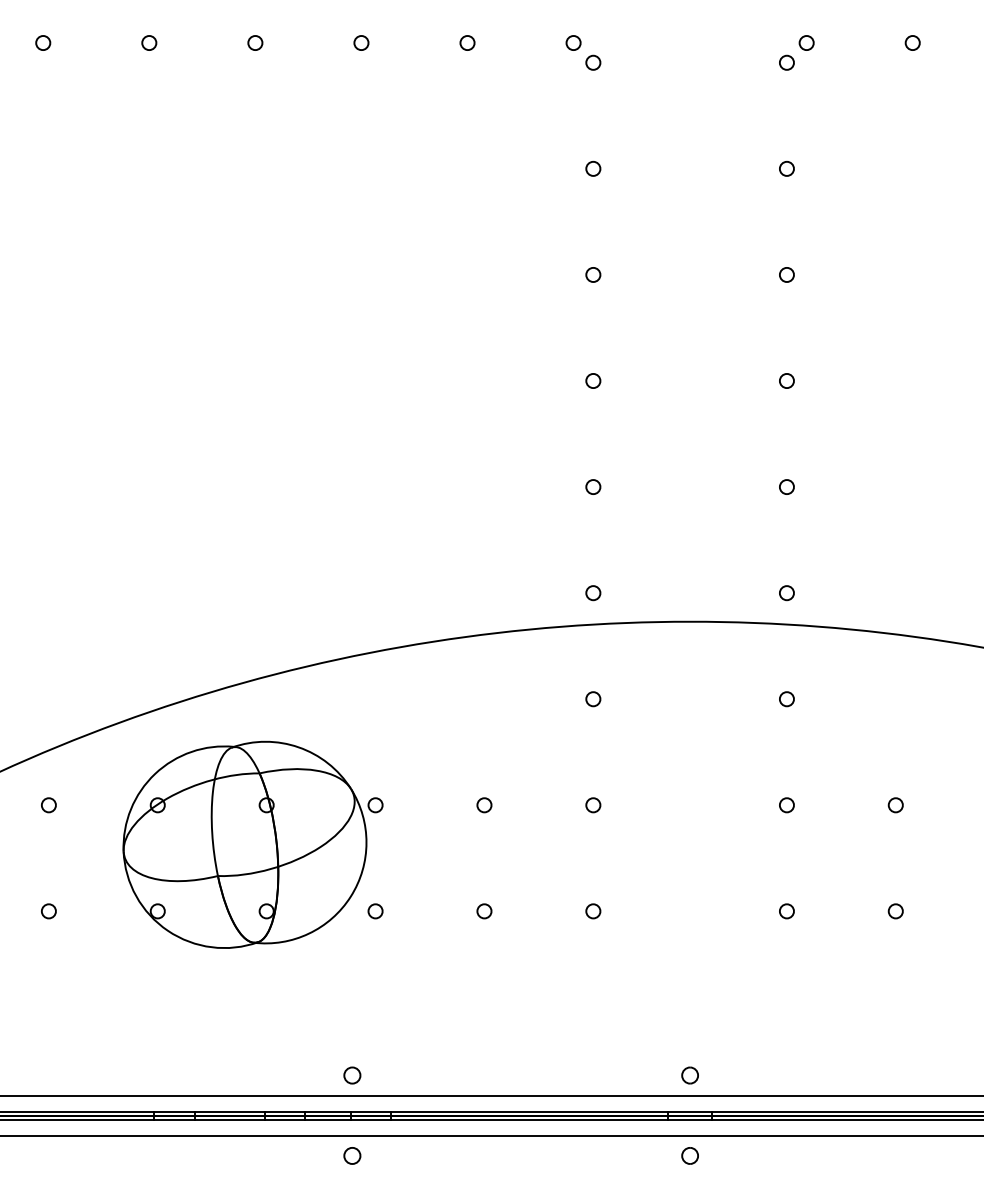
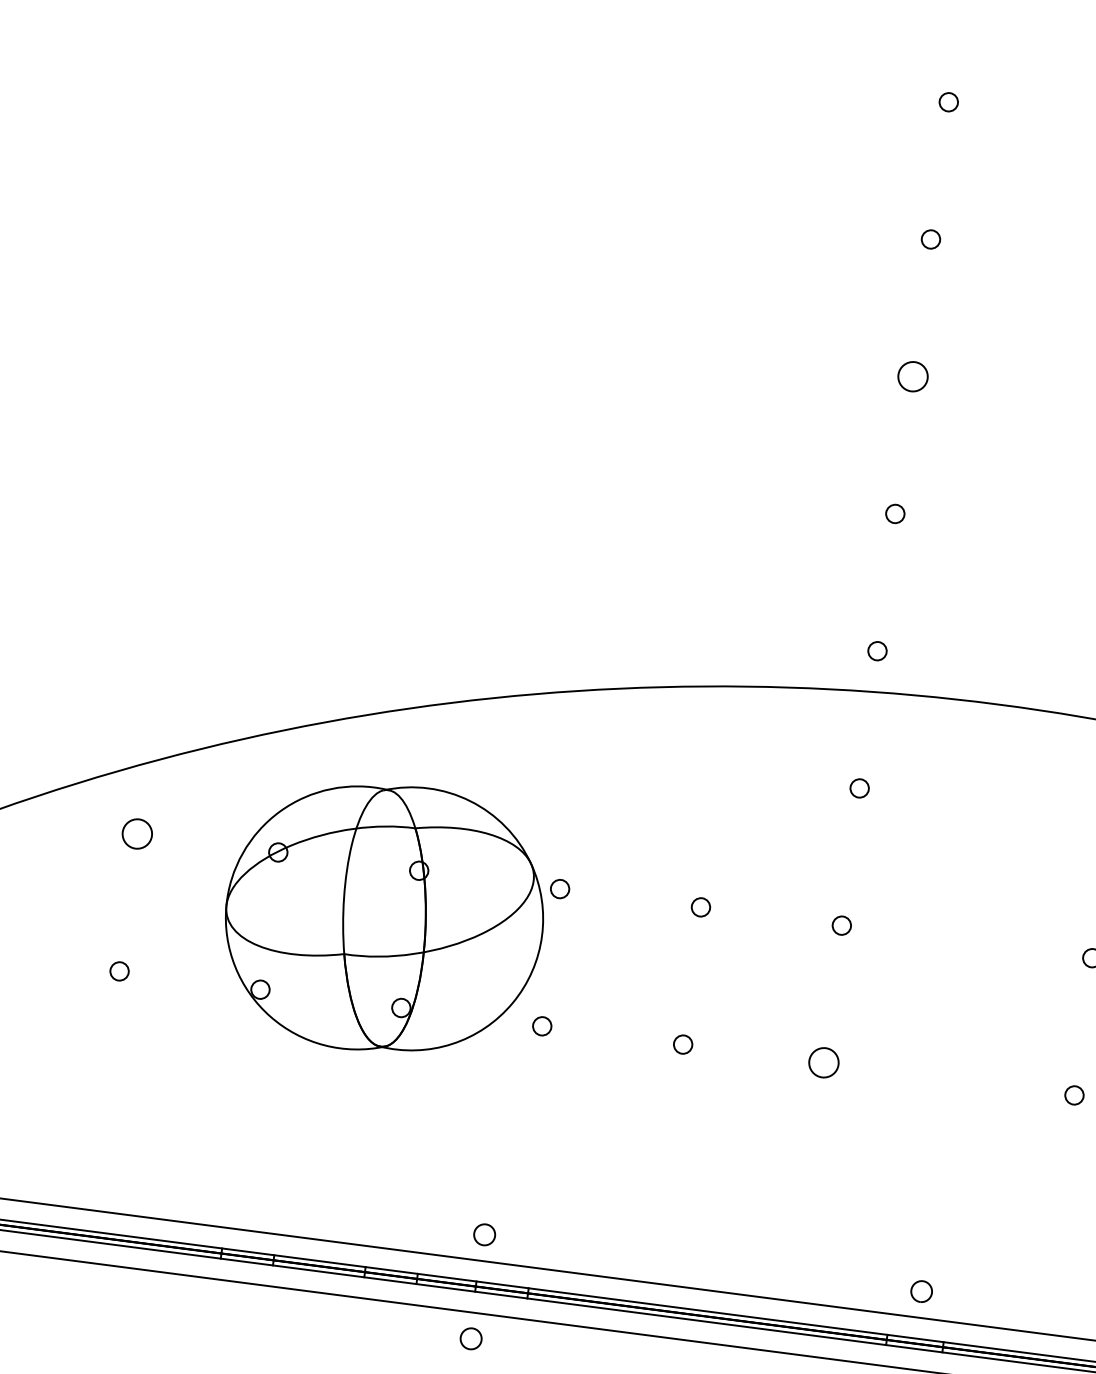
circle: (593, 380) -> (913, 376), size x1.6
circle: (48, 805) -> (136, 834), size x1.6
circle: (593, 911) -> (824, 1063), size x1.6

